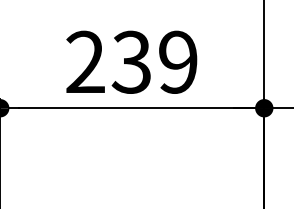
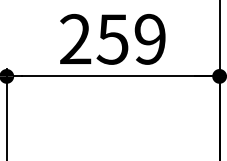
text: (130, 61) -> (111, 38), 239 -> 259

